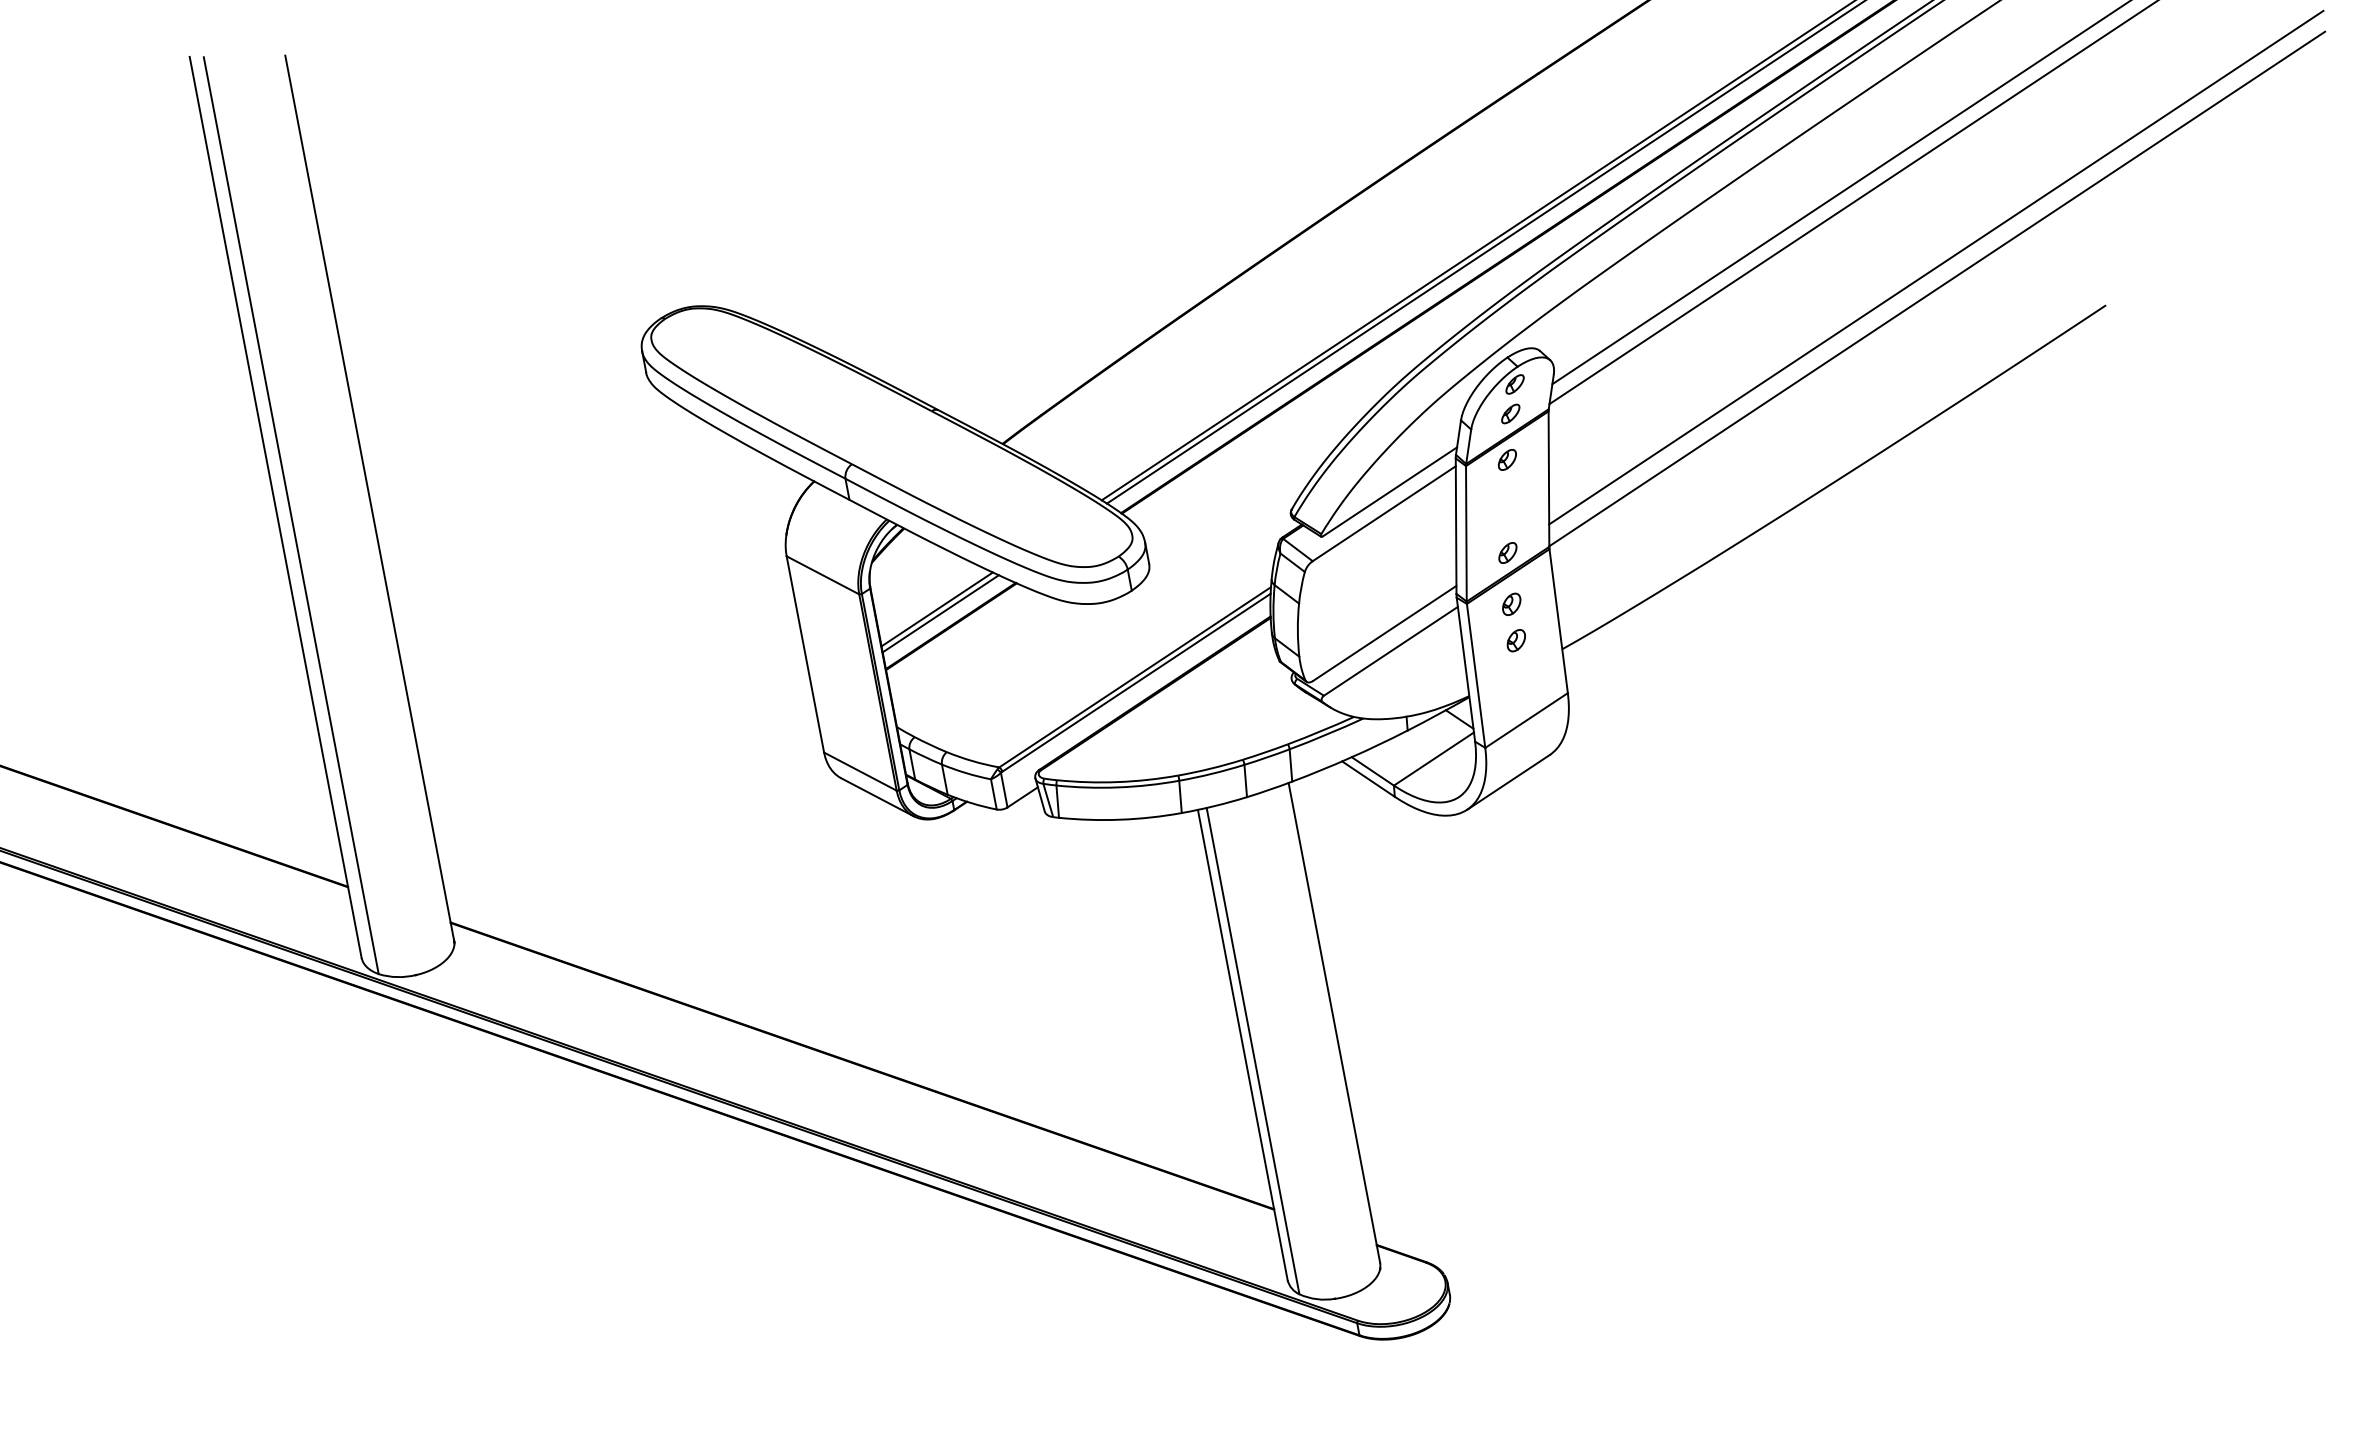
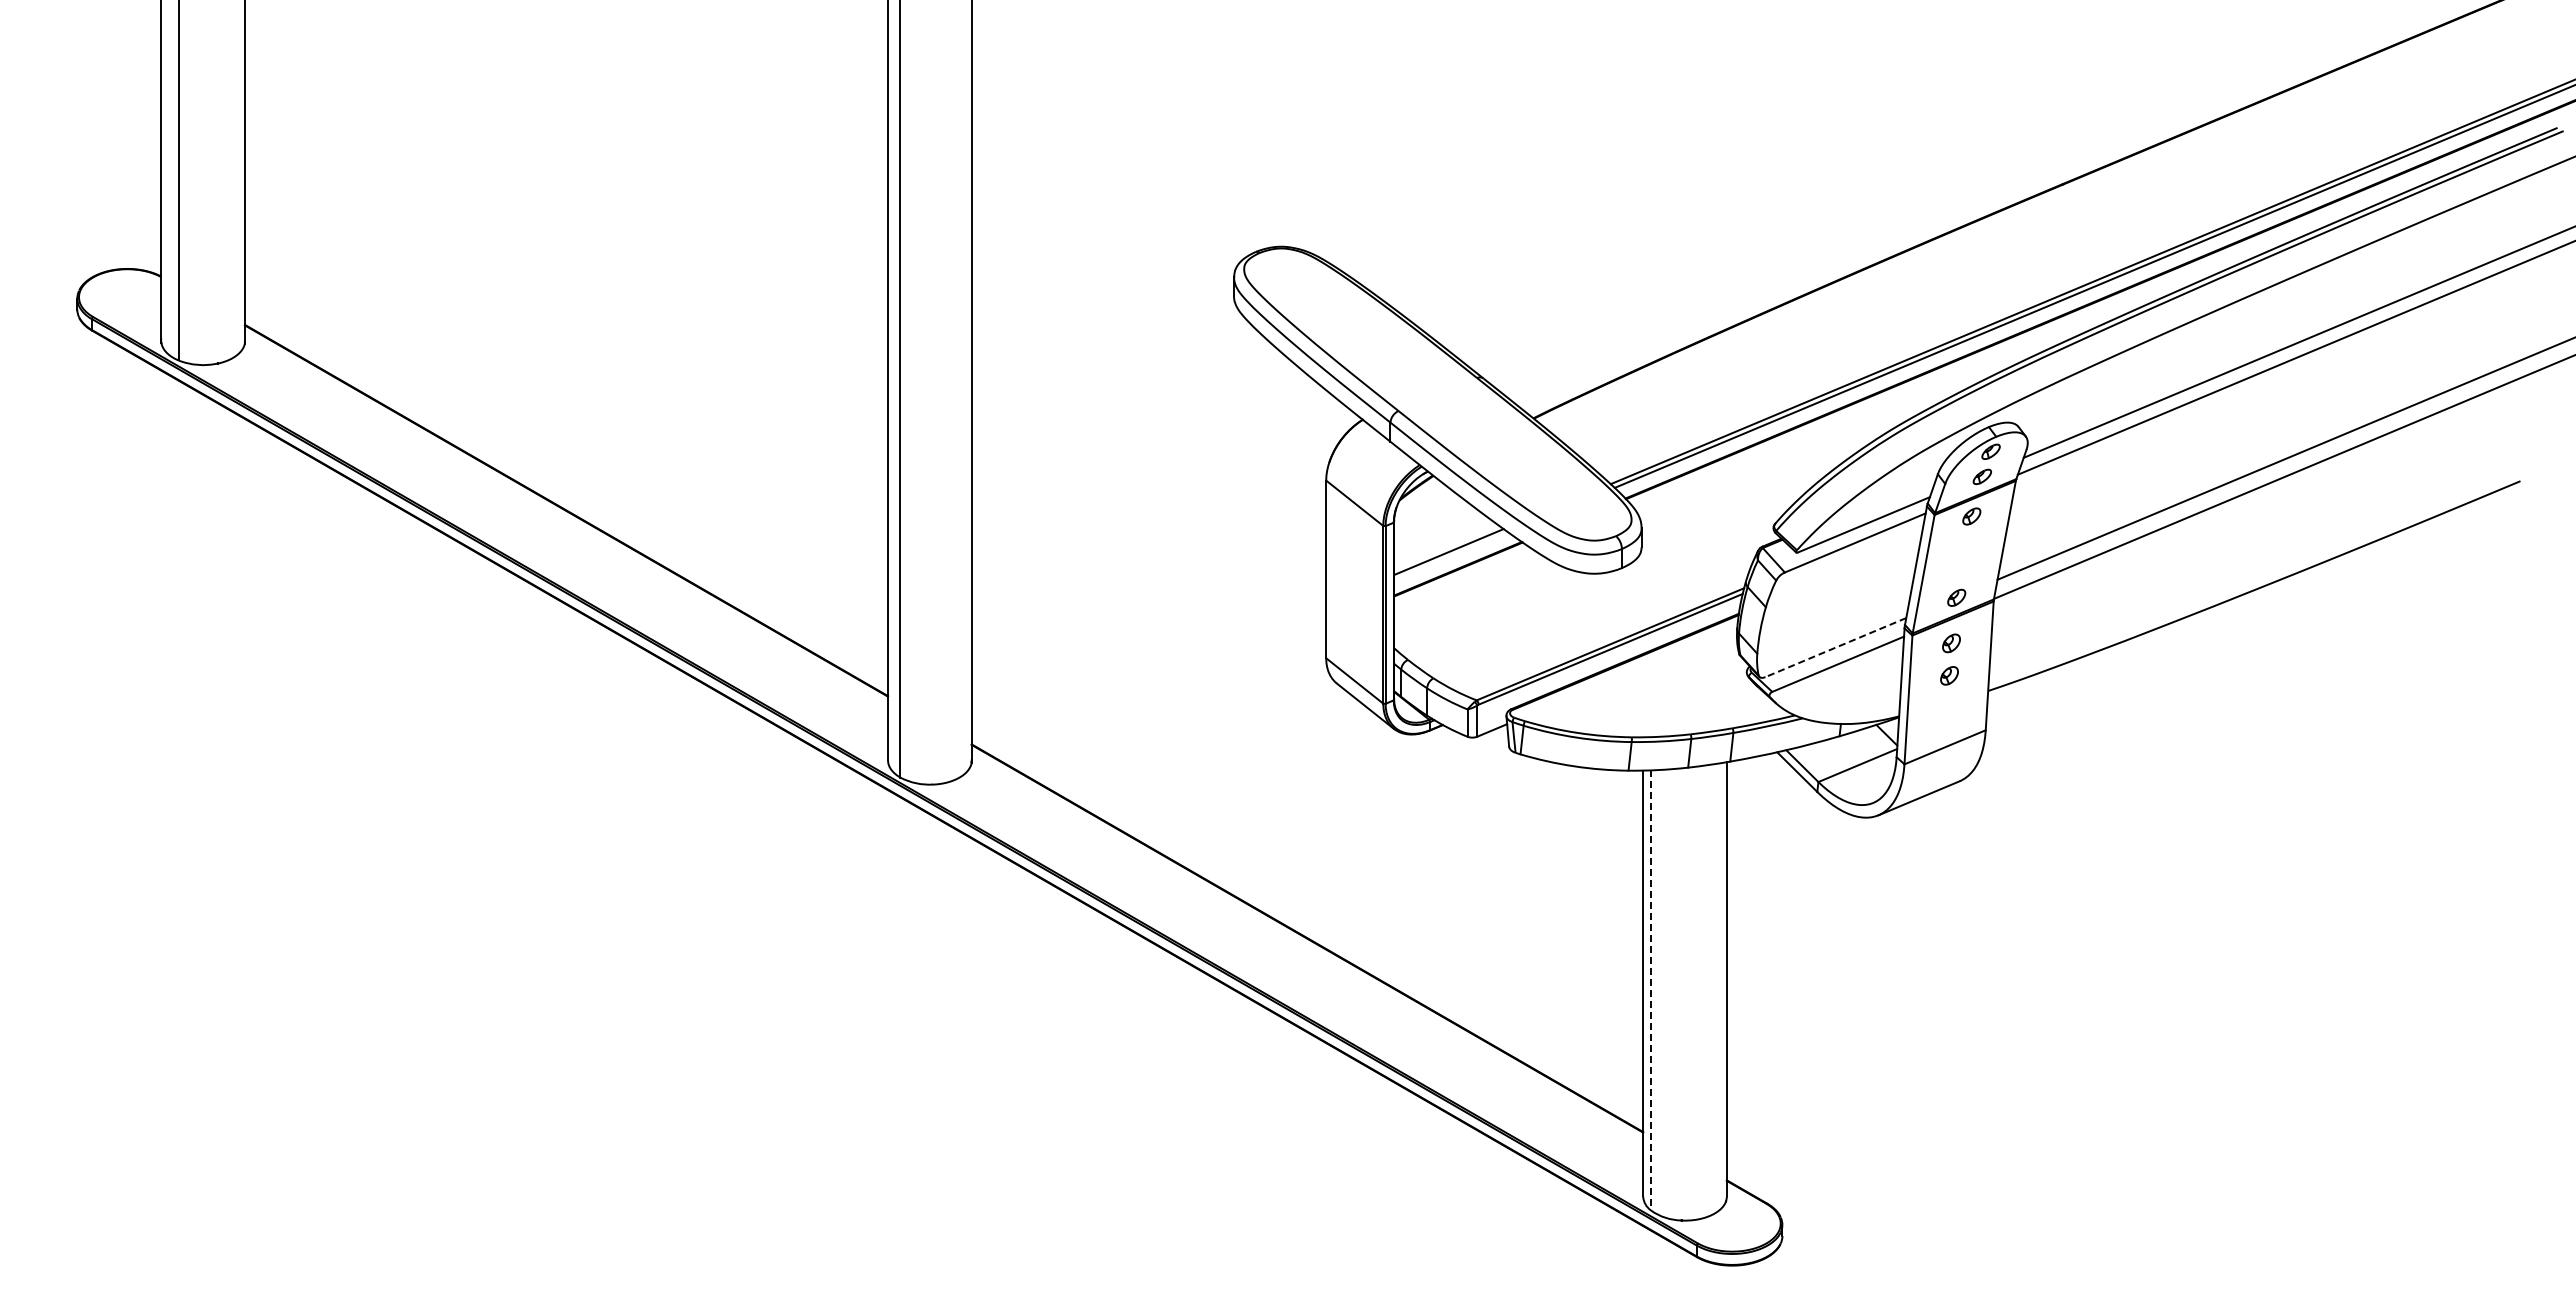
line: (941, 613) -> (1451, 556), removed
line: (1384, 633) -> (1835, 647), solid -> dashed
line: (1253, 1051) -> (1651, 990), solid -> dashed

